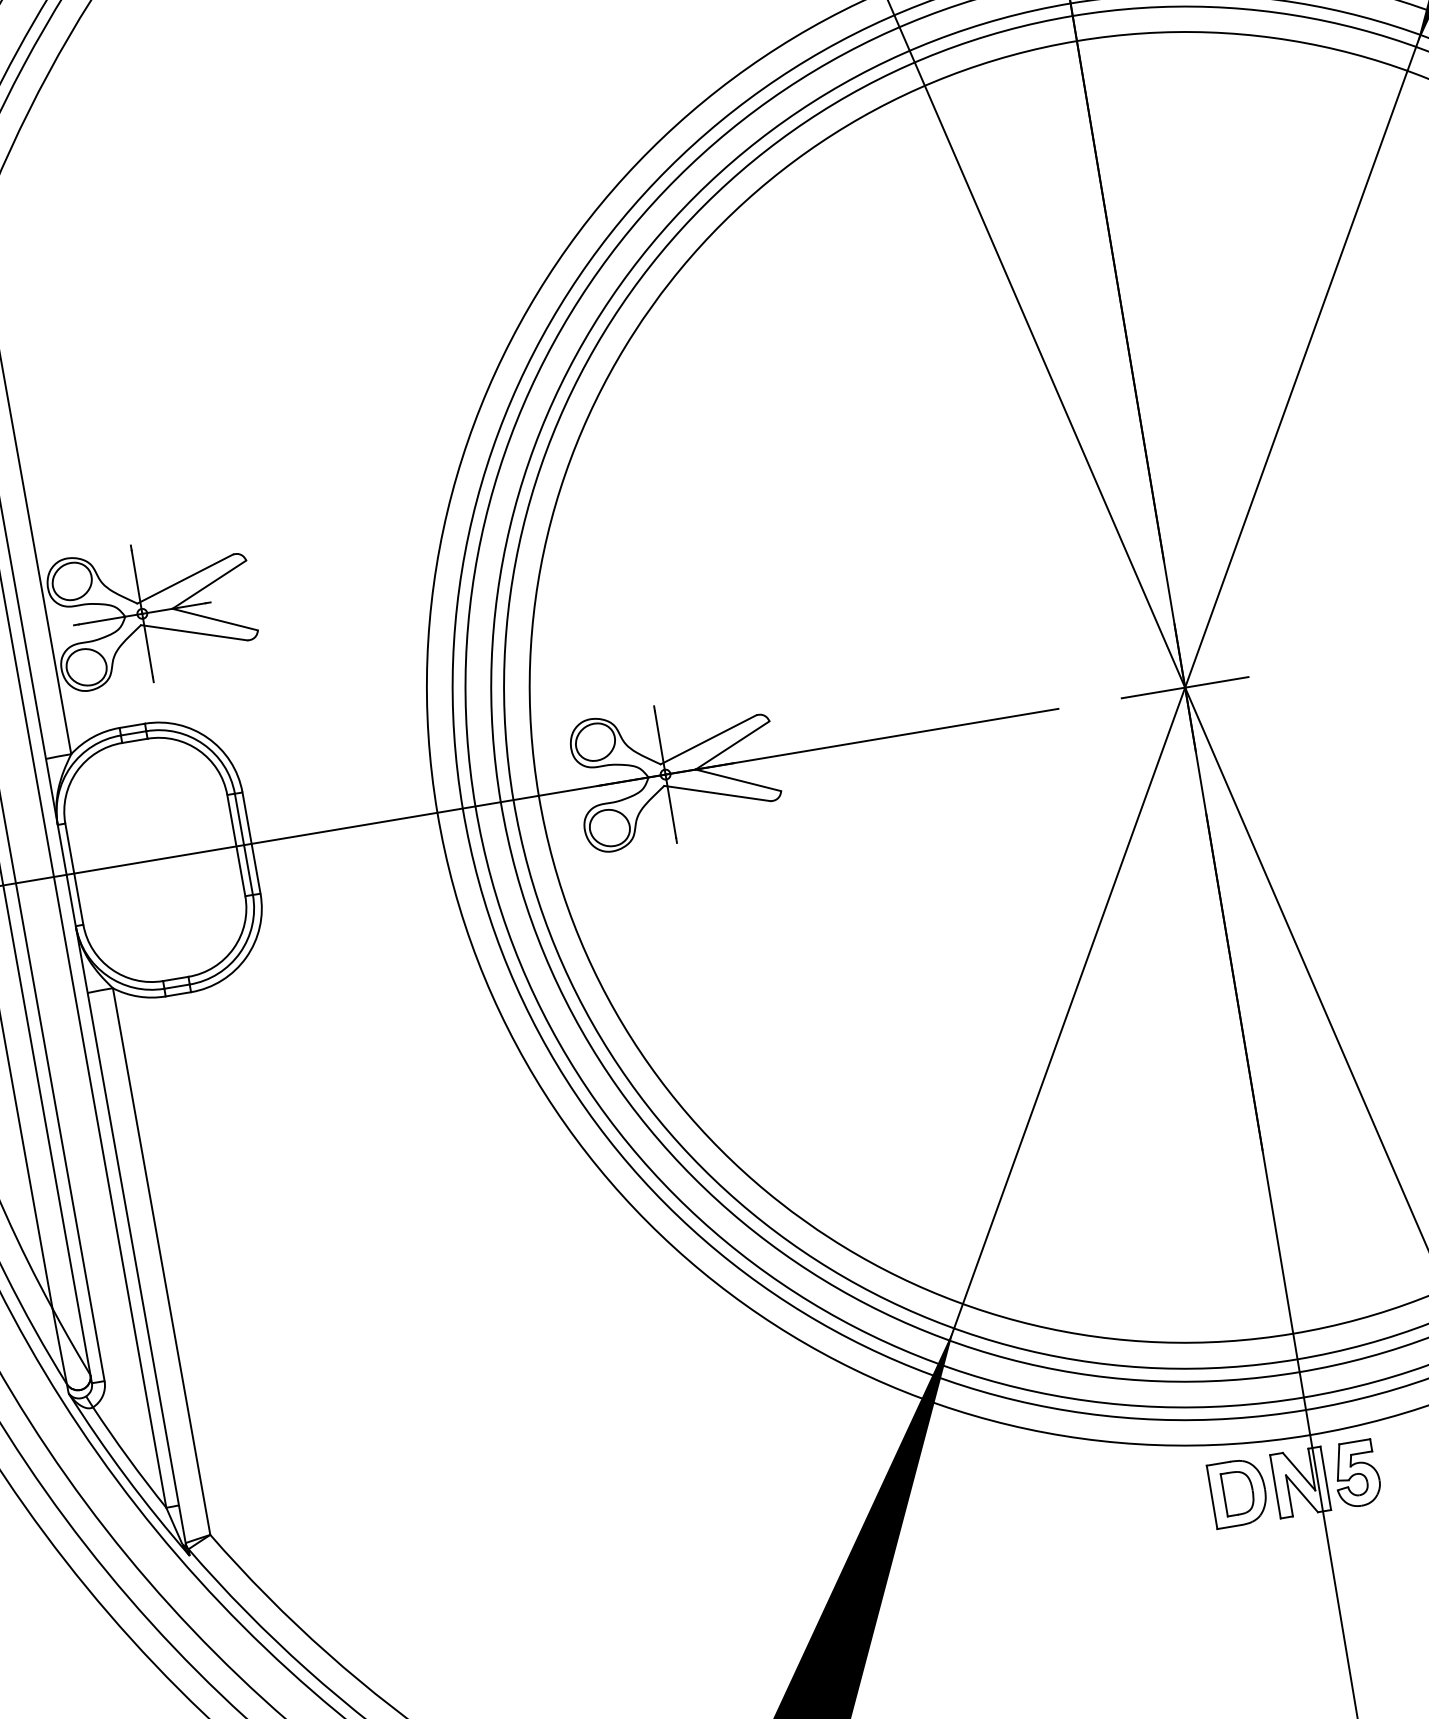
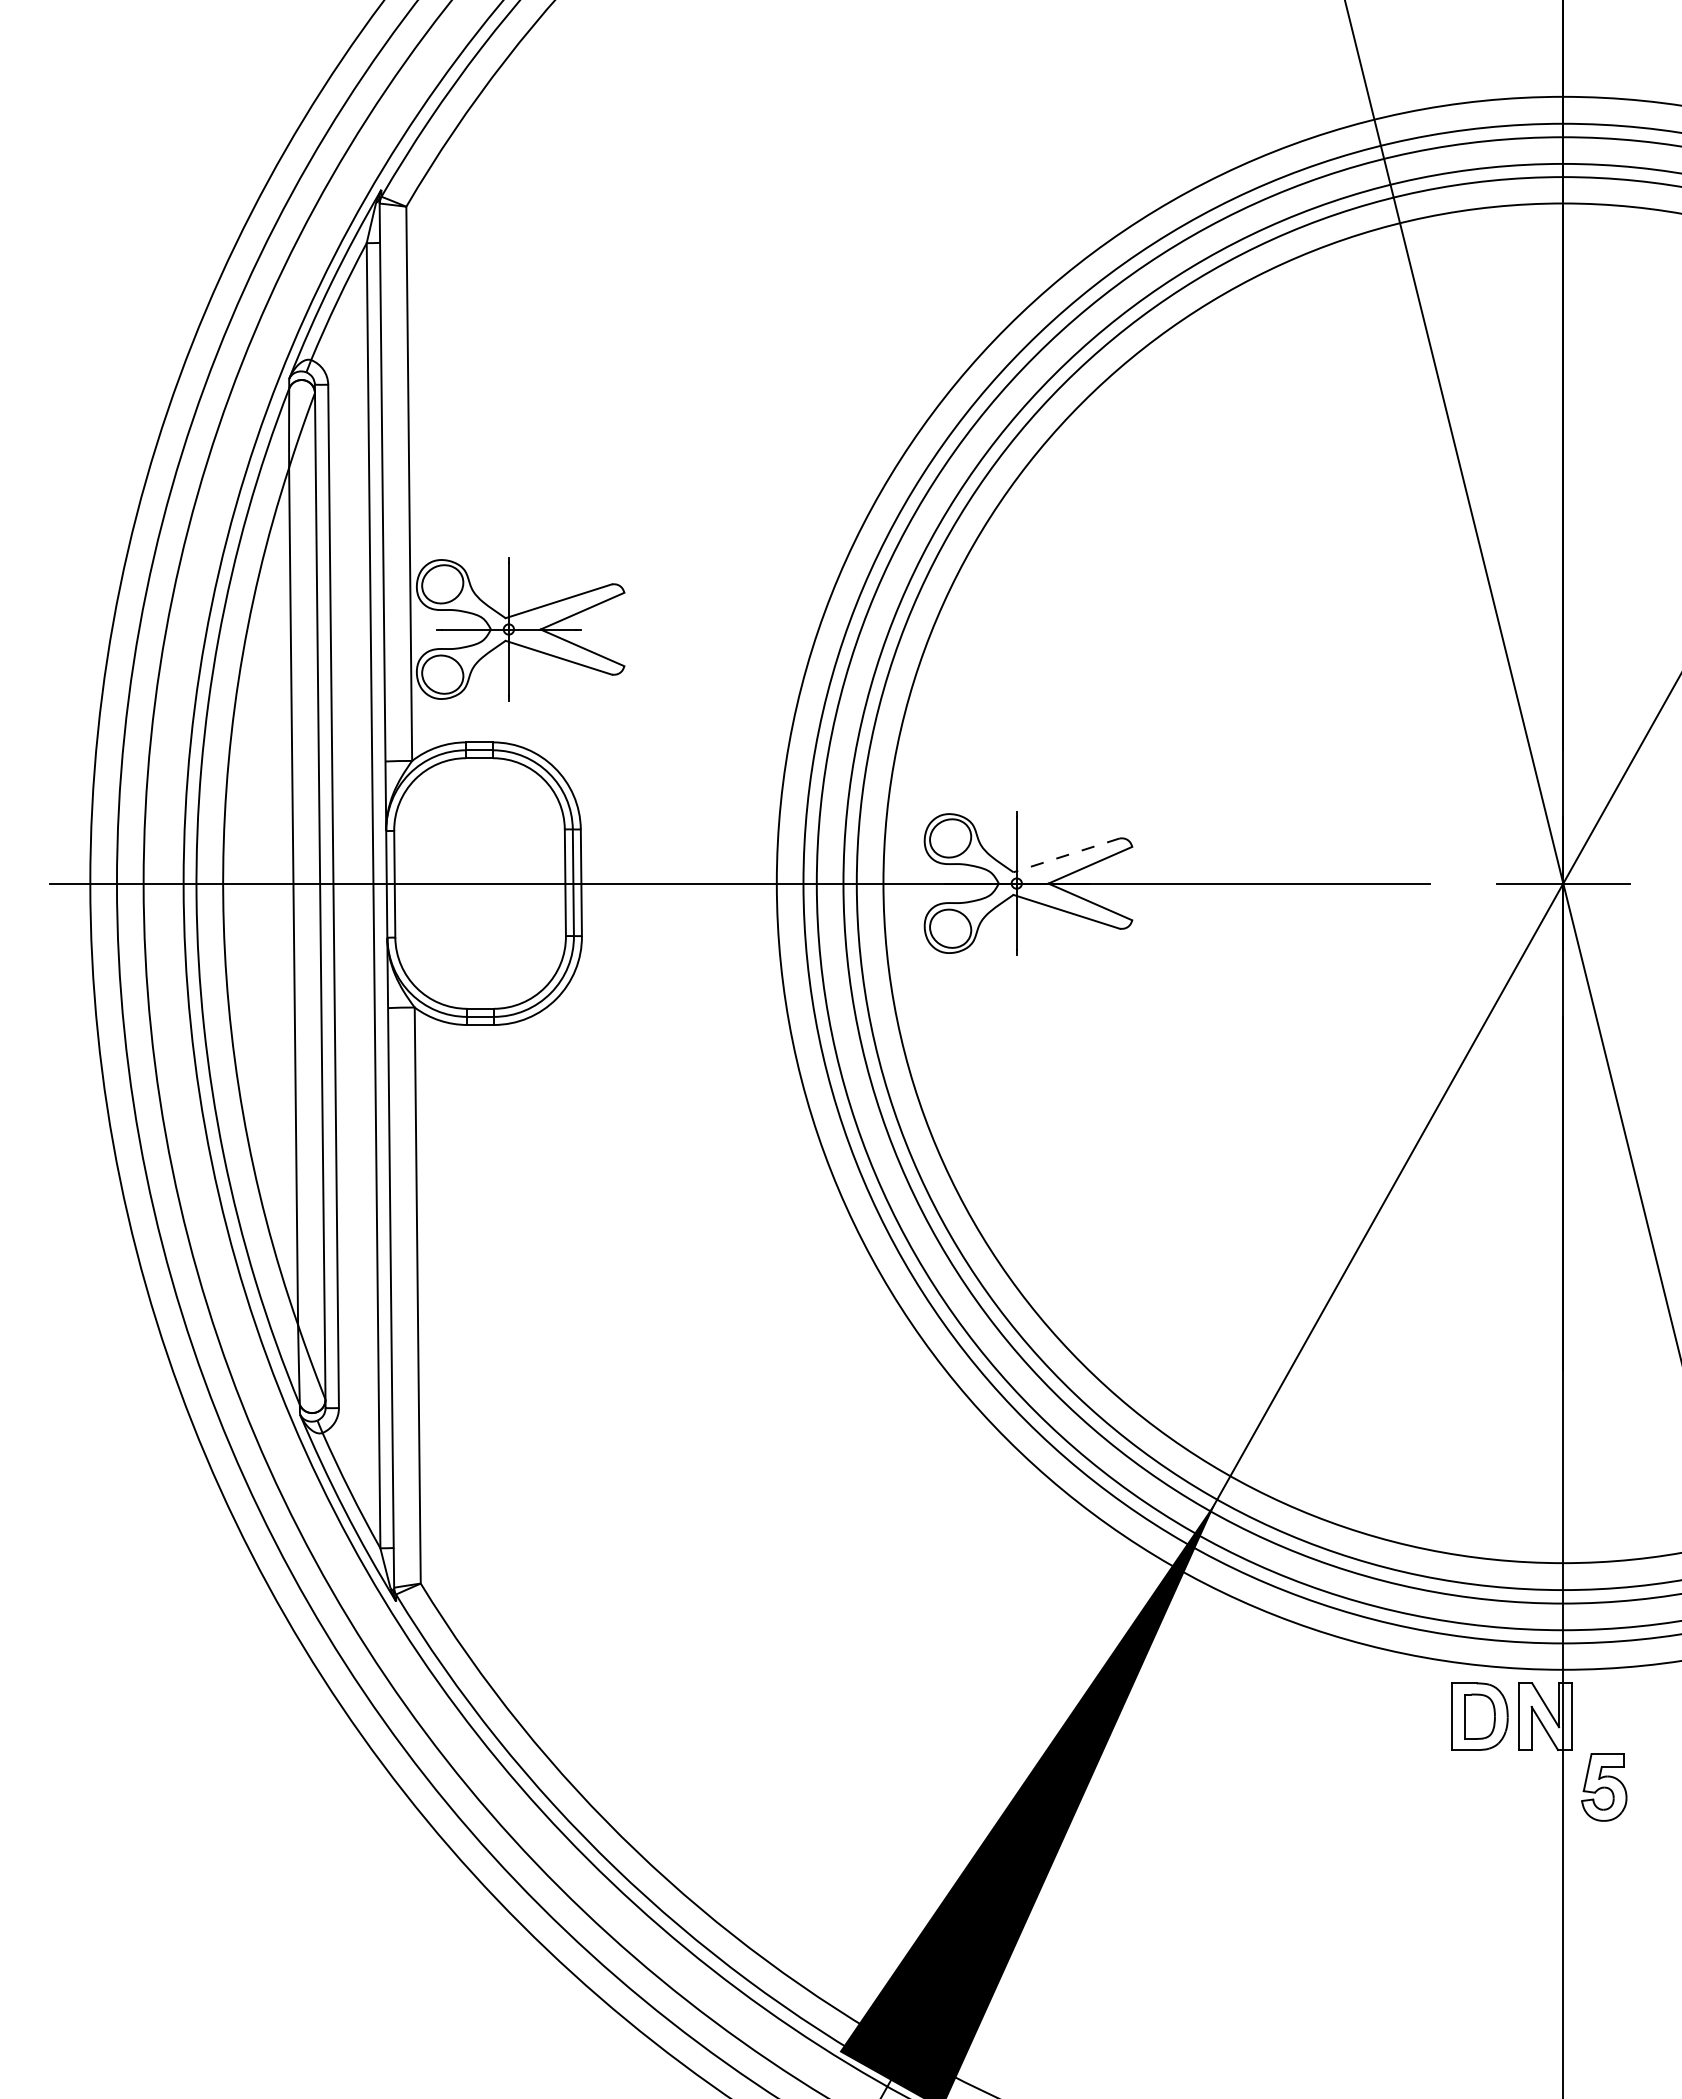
line: (708, 739) -> (1066, 855), solid -> dashed
part: (1356, 1473) -> (1604, 1787), moved

